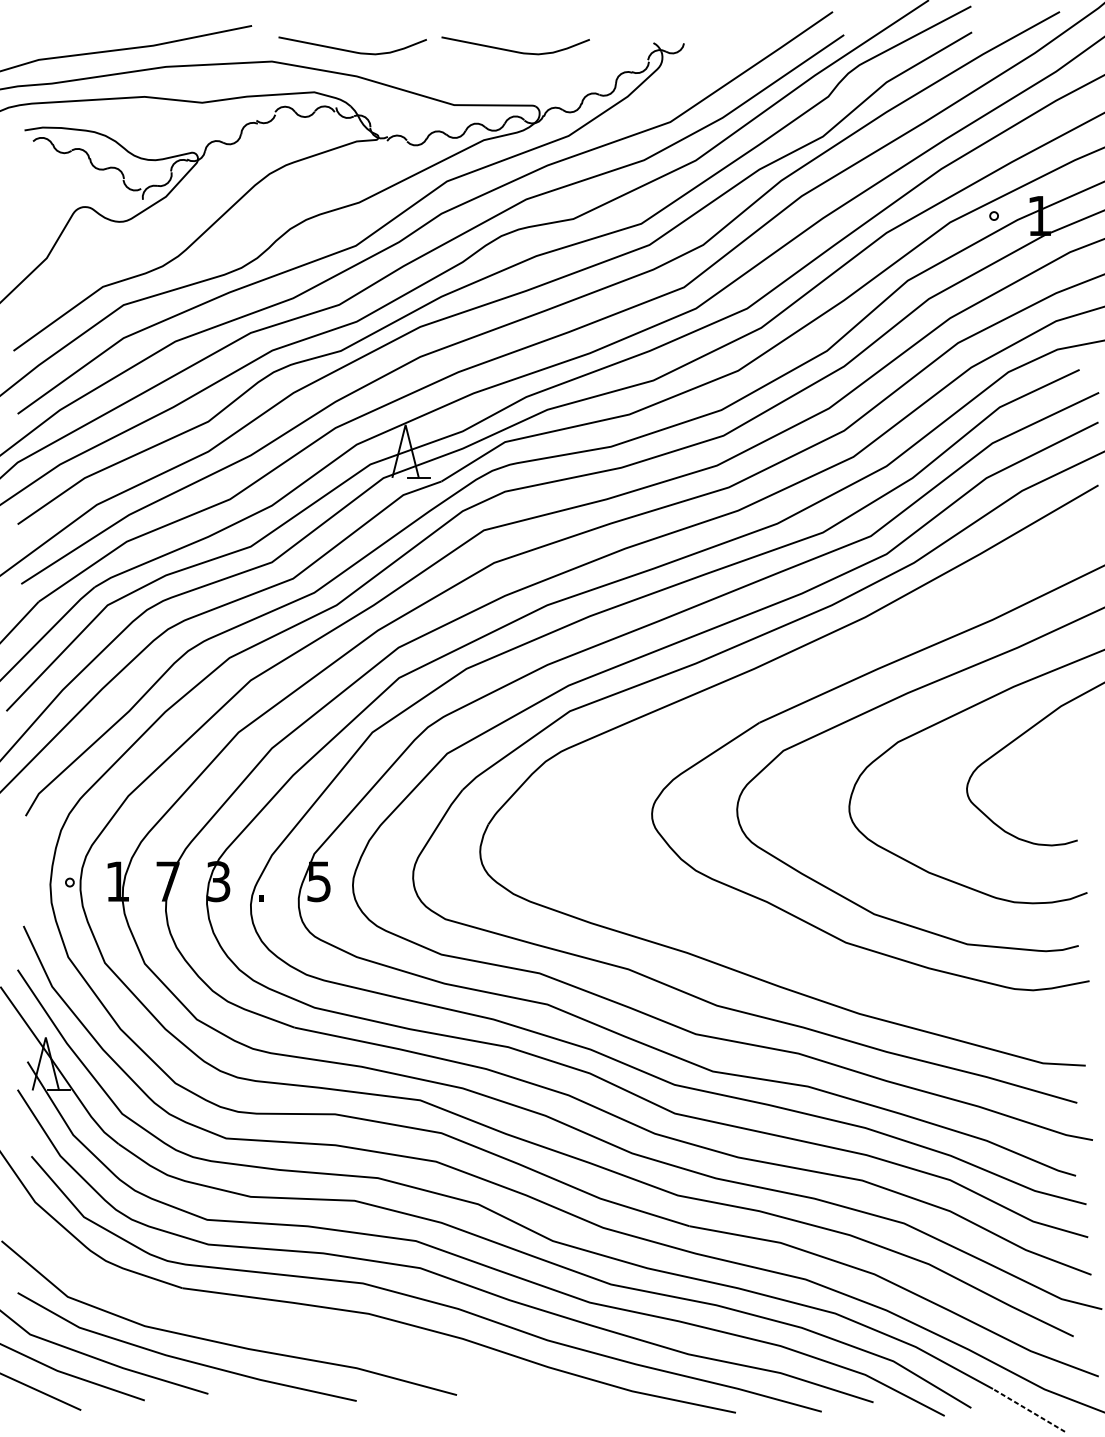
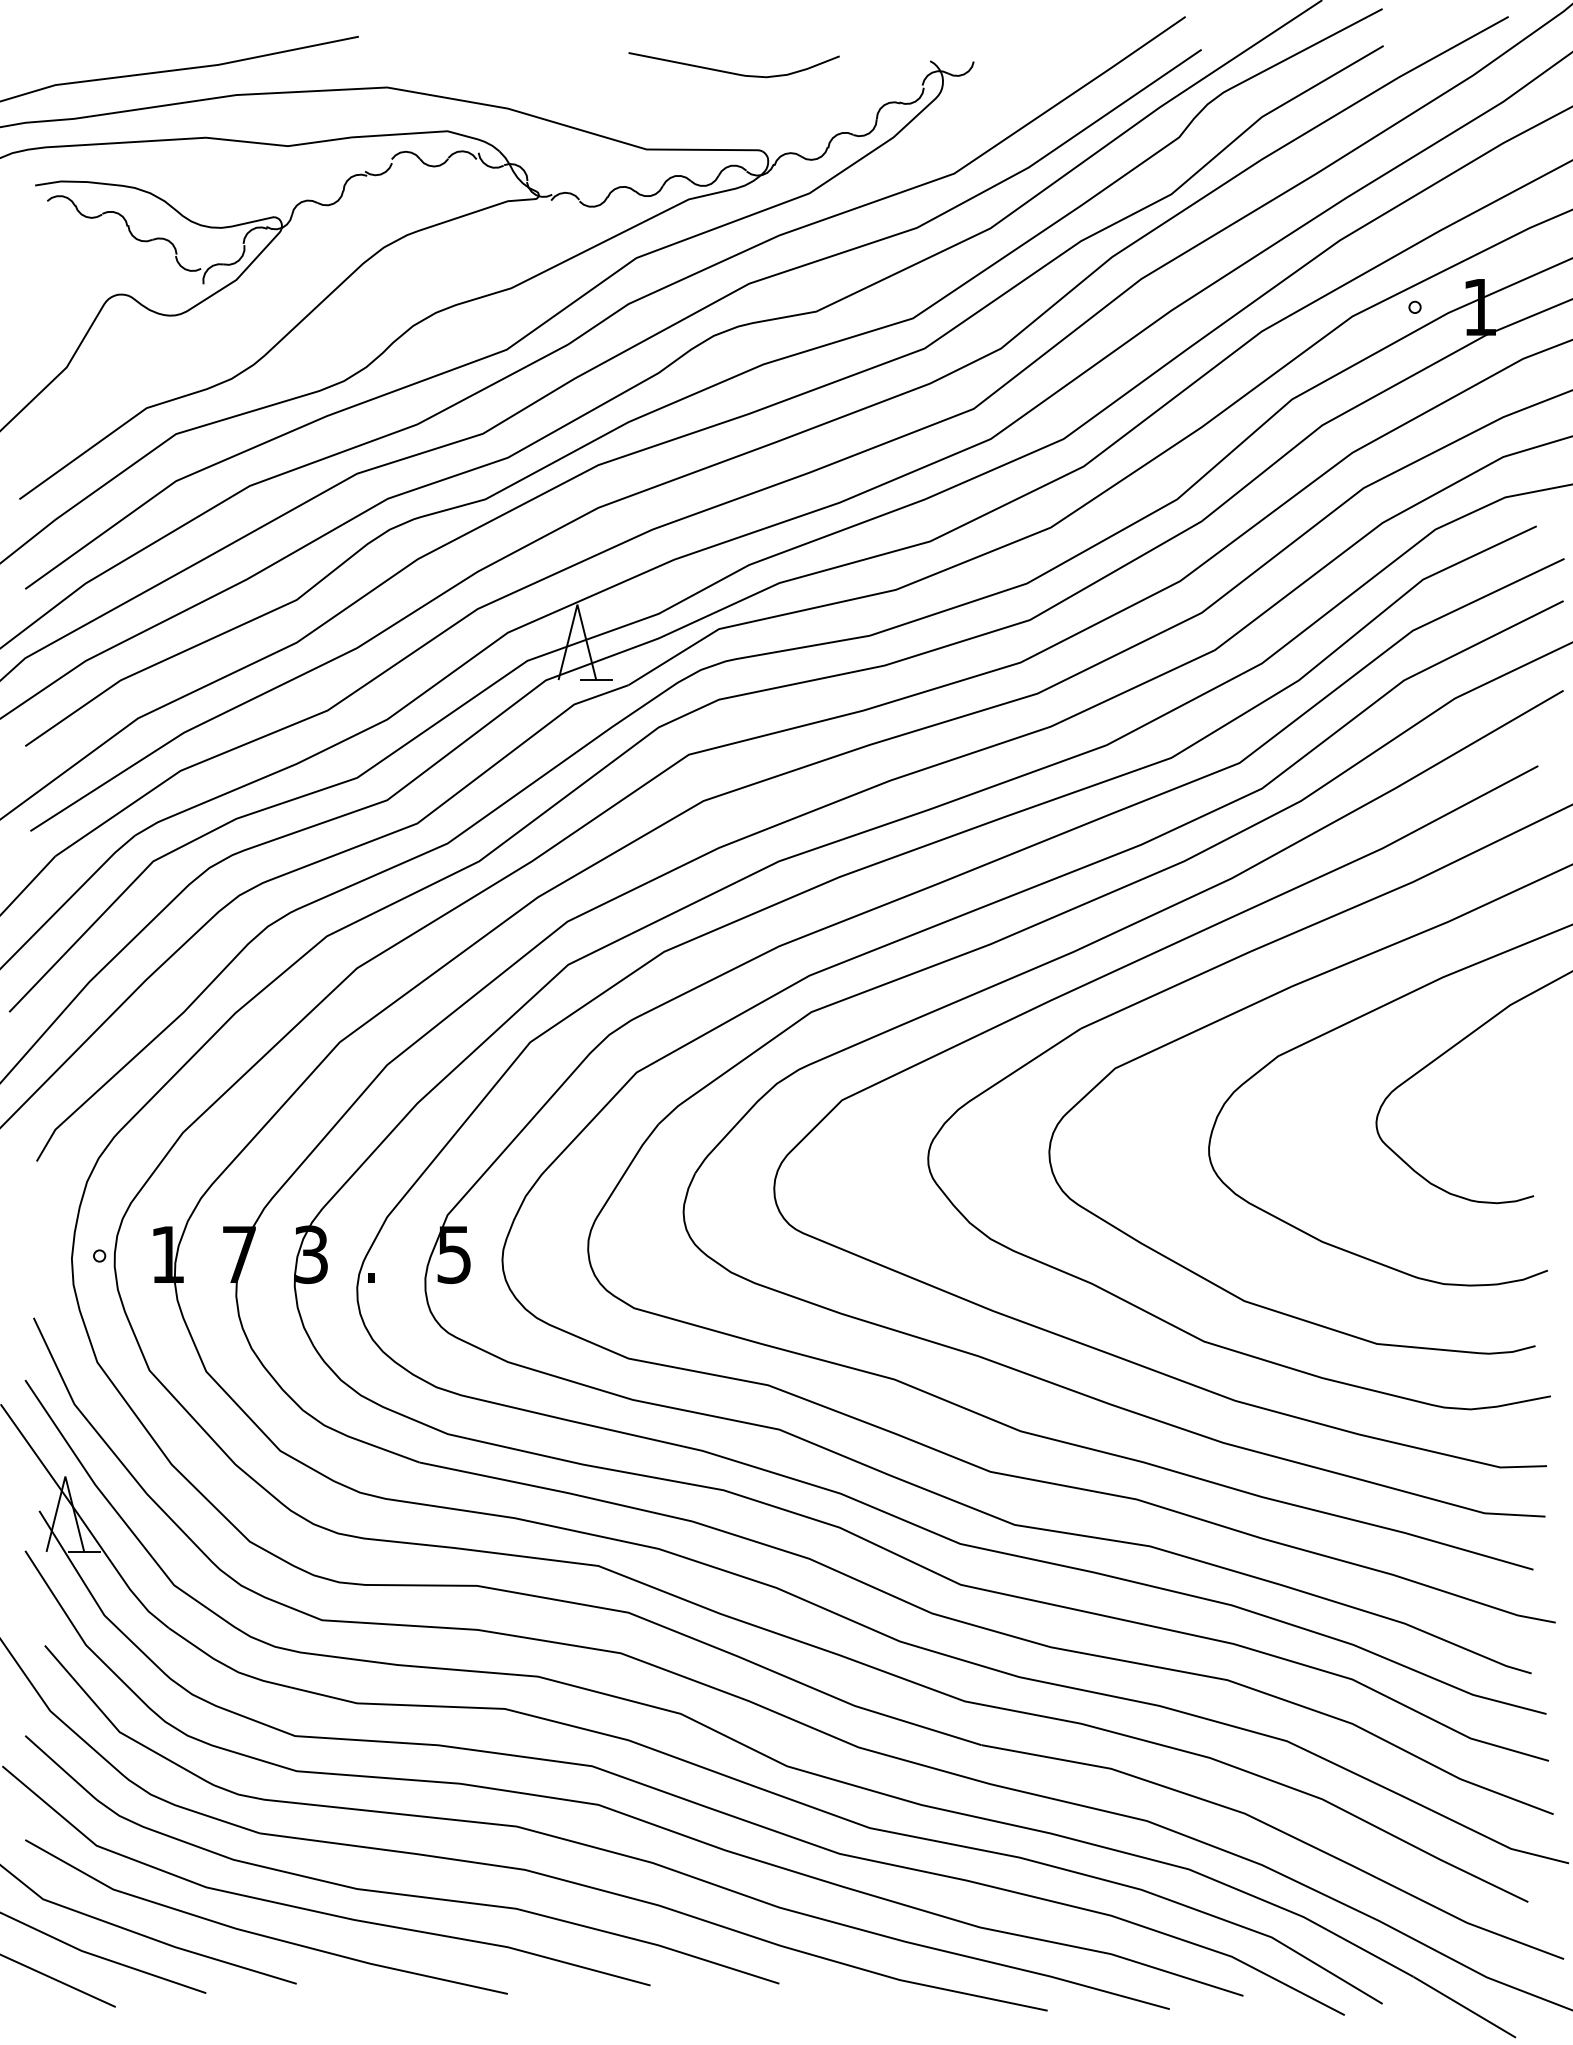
curve: (352, 51) -> (501, 72), removed
curve: (771, 688) -> (1097, 980), added
curve: (277, 1329) -> (395, 1892), added
line: (1028, 1410) -> (1464, 2007), dashed -> solid

